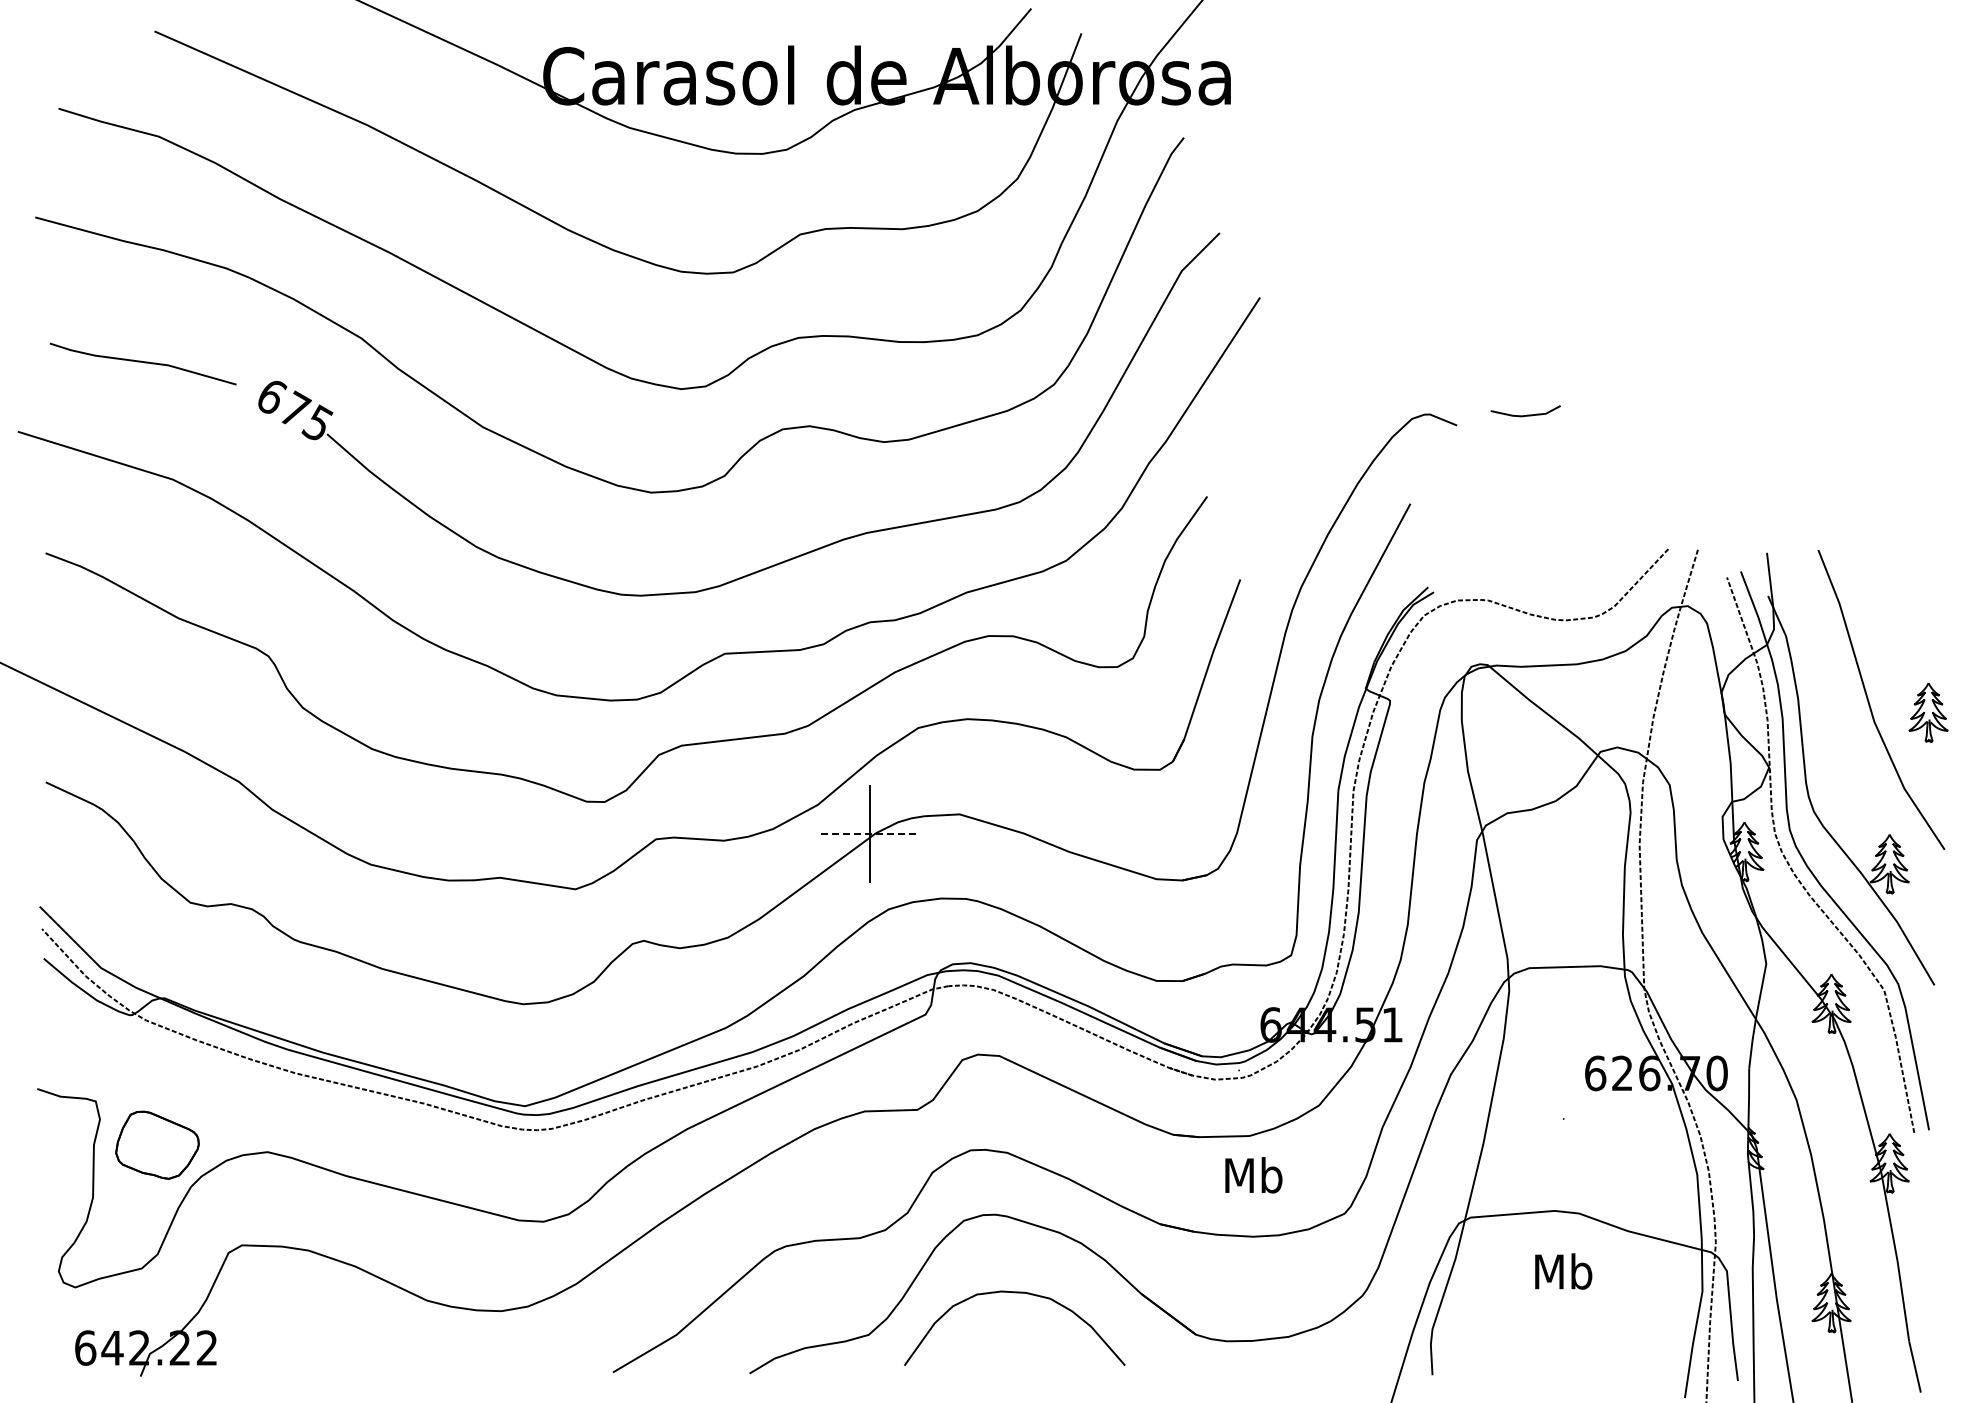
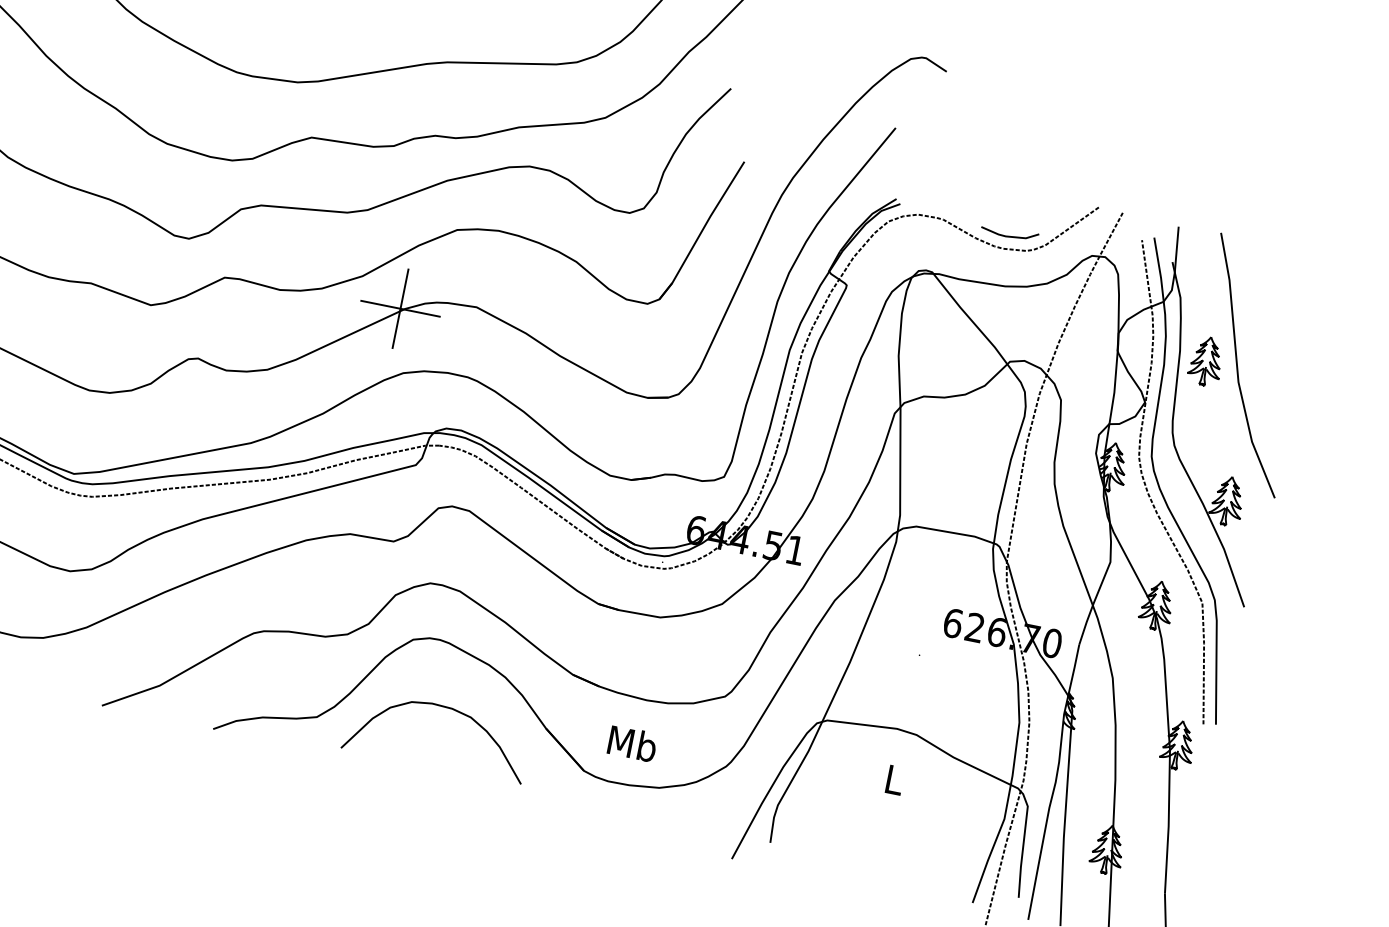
line: (1526, 414) -> (1009, 235), moved
part: (1928, 712) -> (1206, 361), moved
line: (870, 834) -> (400, 309), dashed -> solid
text: (1253, 1175) -> (632, 743), moved
text: (1563, 1271) -> (894, 779), Mb -> L

